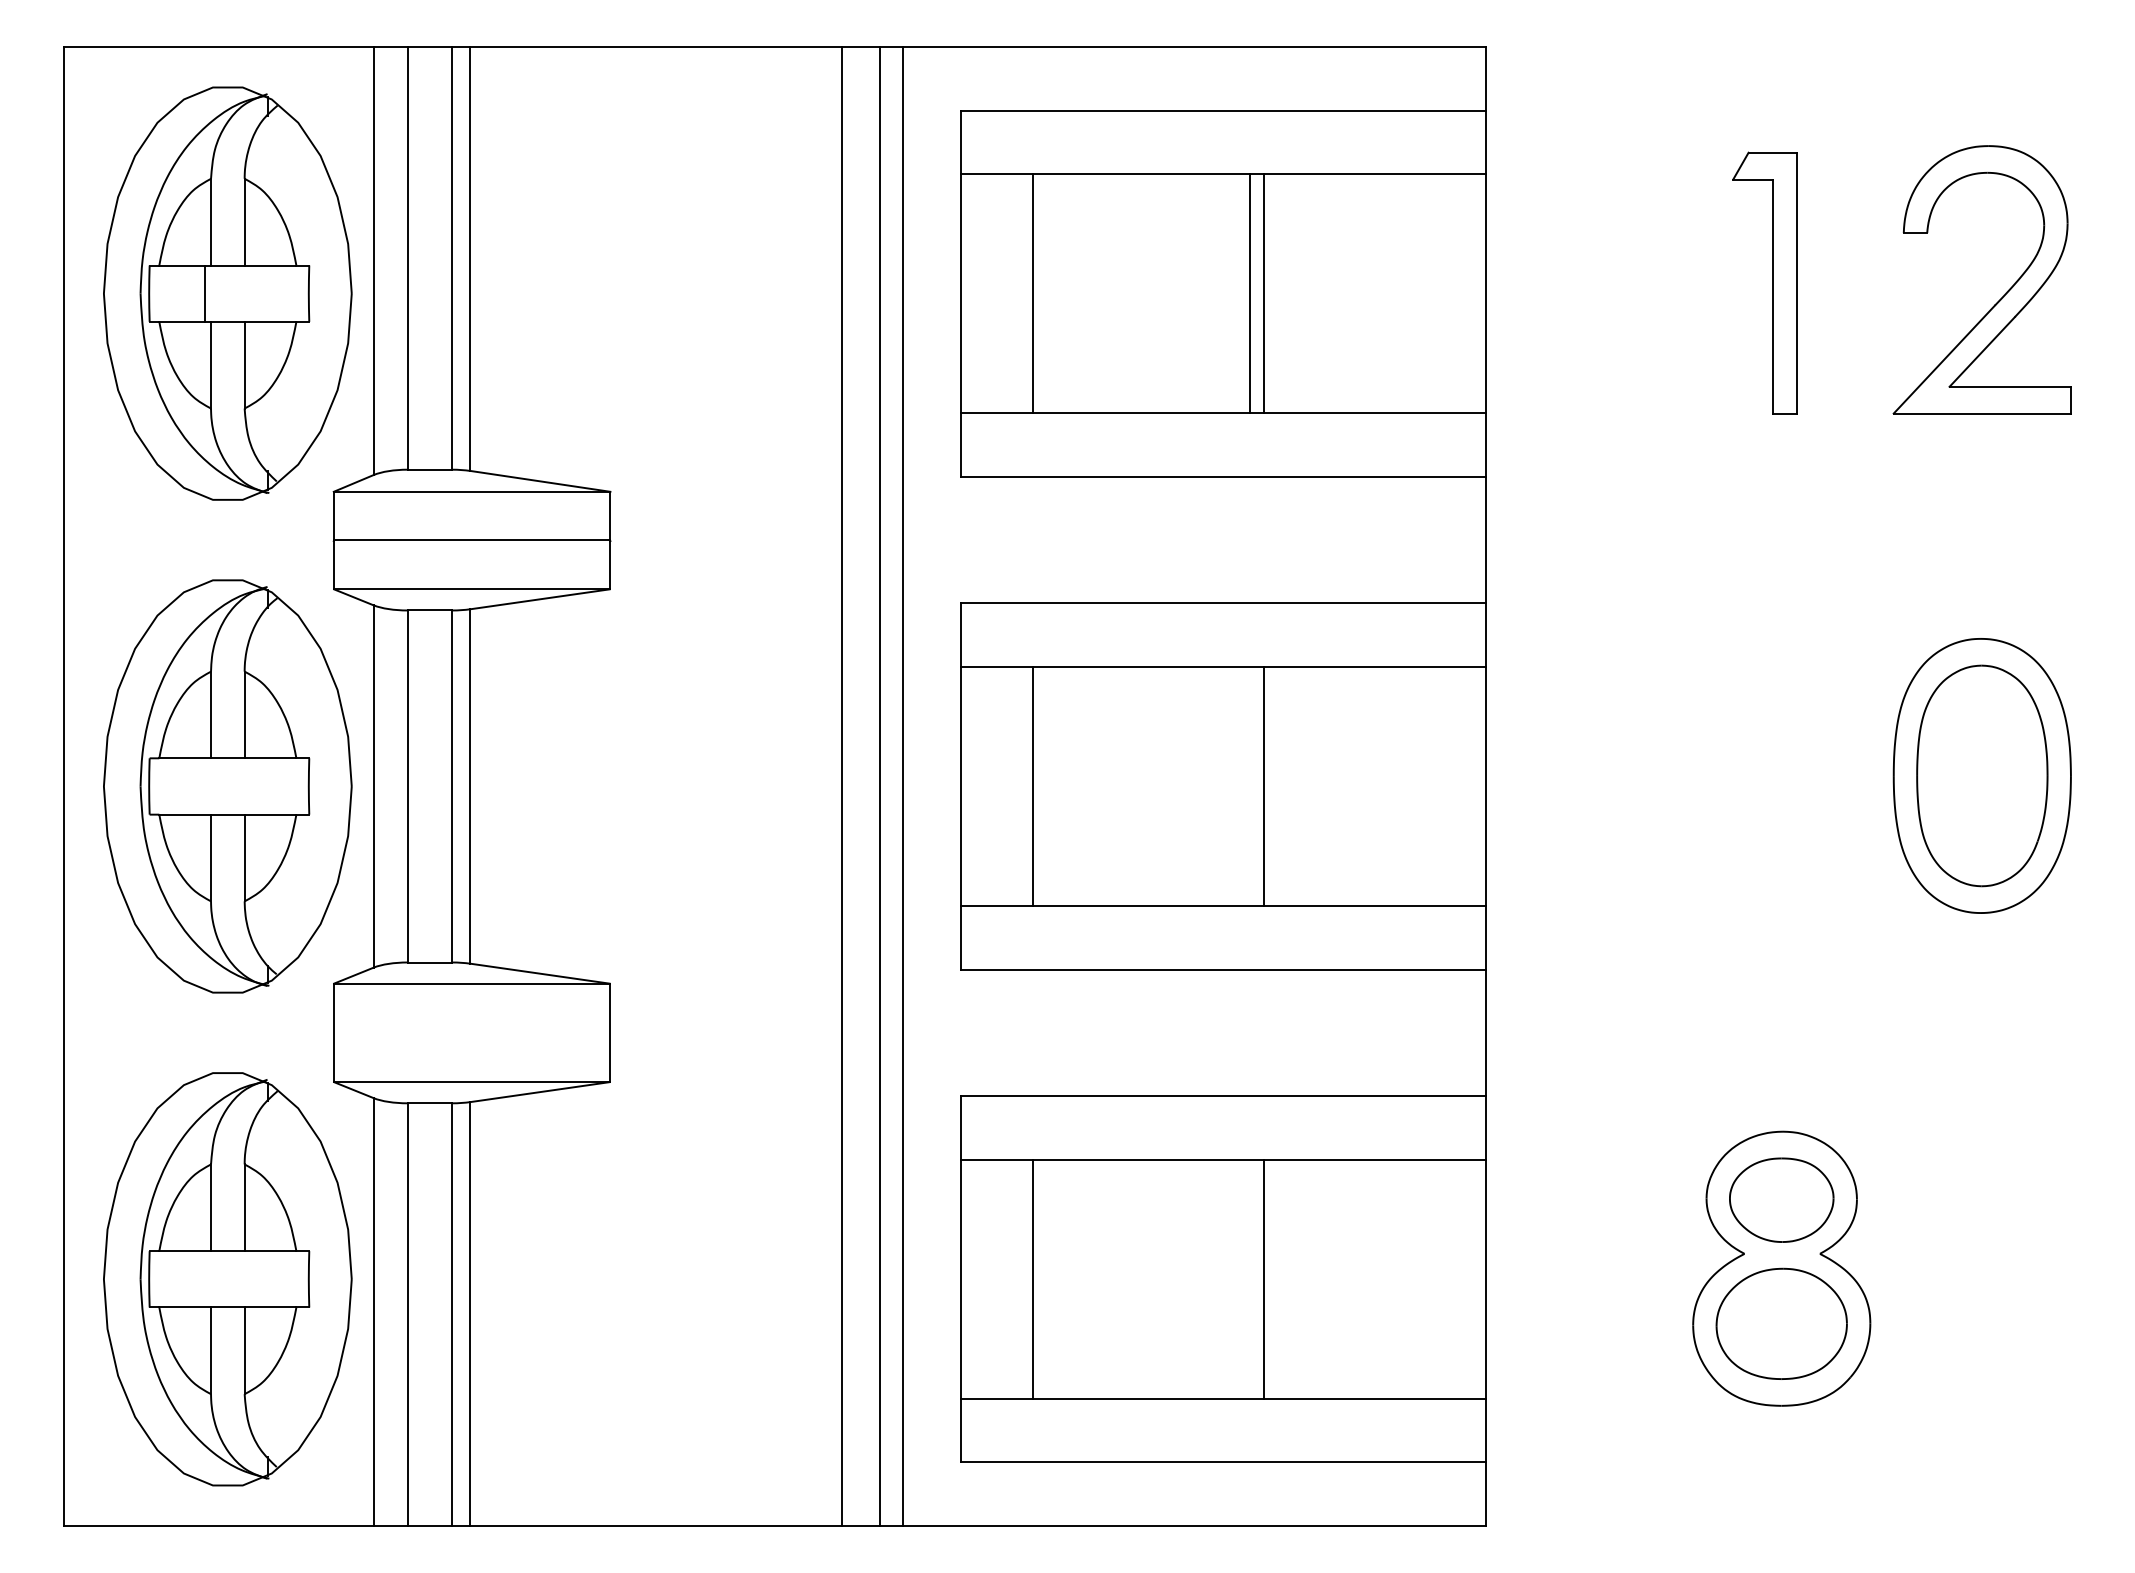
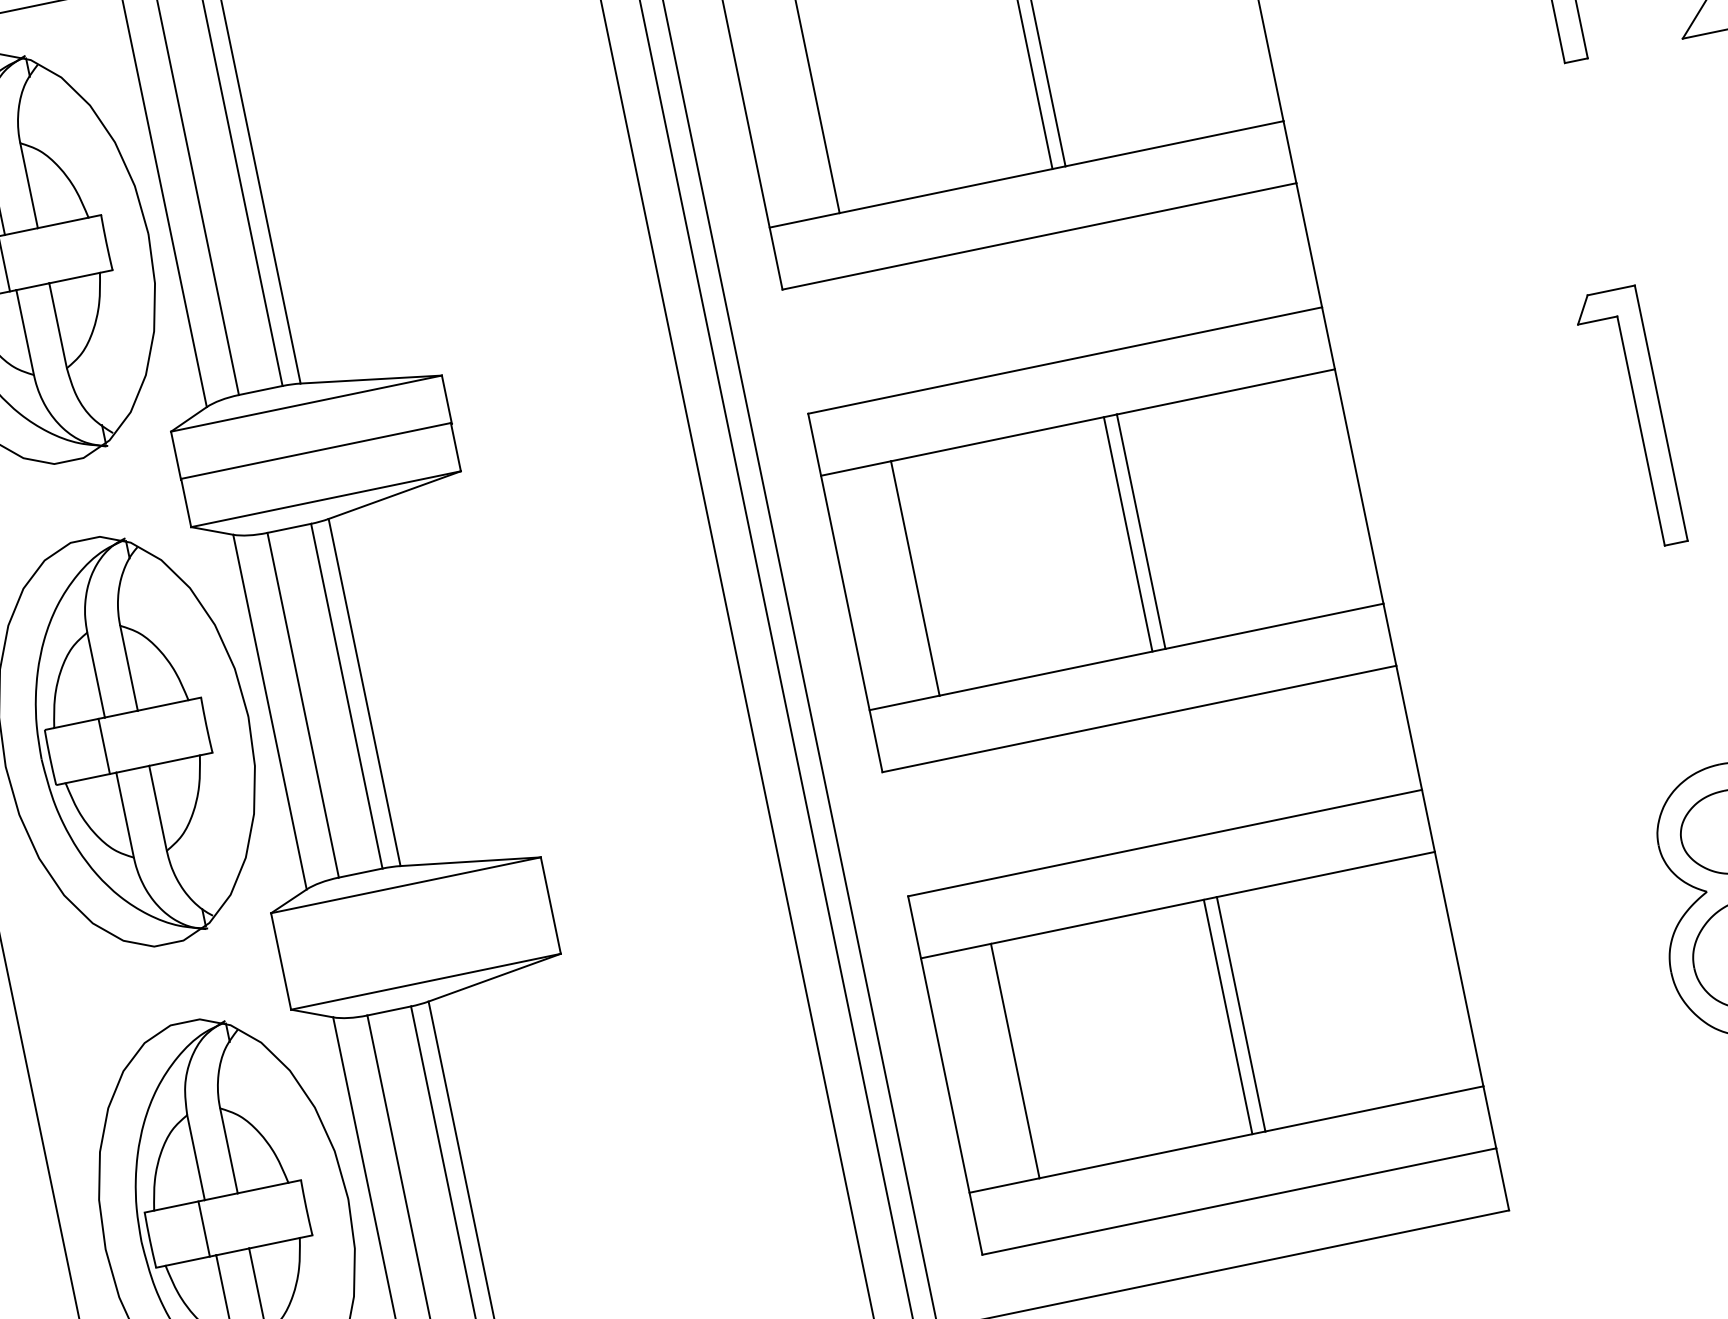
part: (1772, 775) -> (1637, 417), added
line: (204, 786) -> (104, 746), added
line: (1250, 786) -> (1128, 534), added
line: (204, 1279) -> (204, 1229), added
line: (1250, 1279) -> (1228, 1017), added

